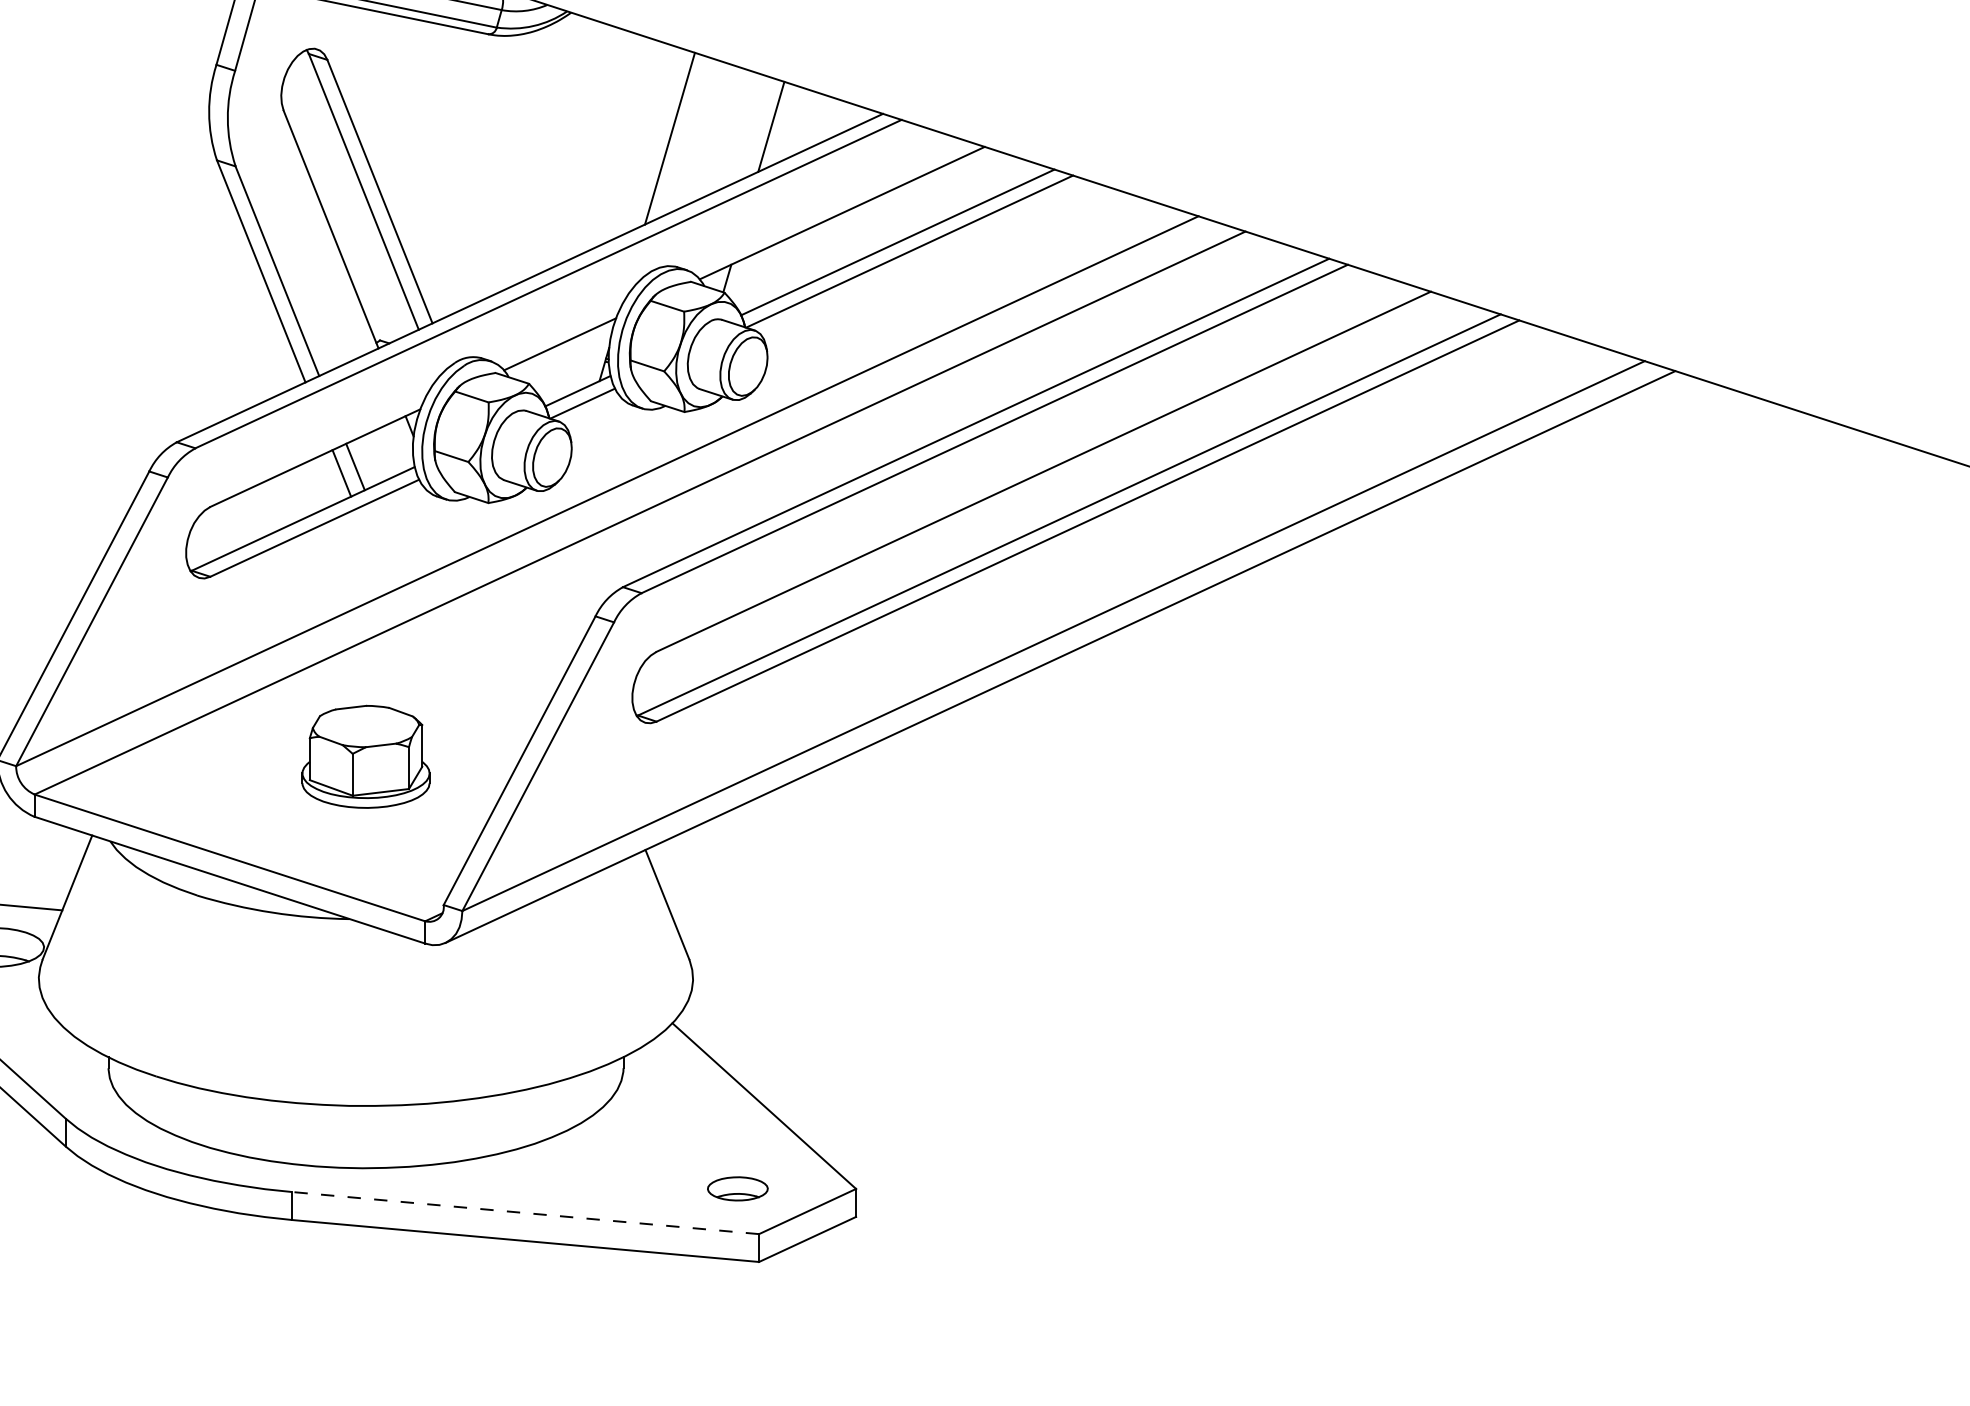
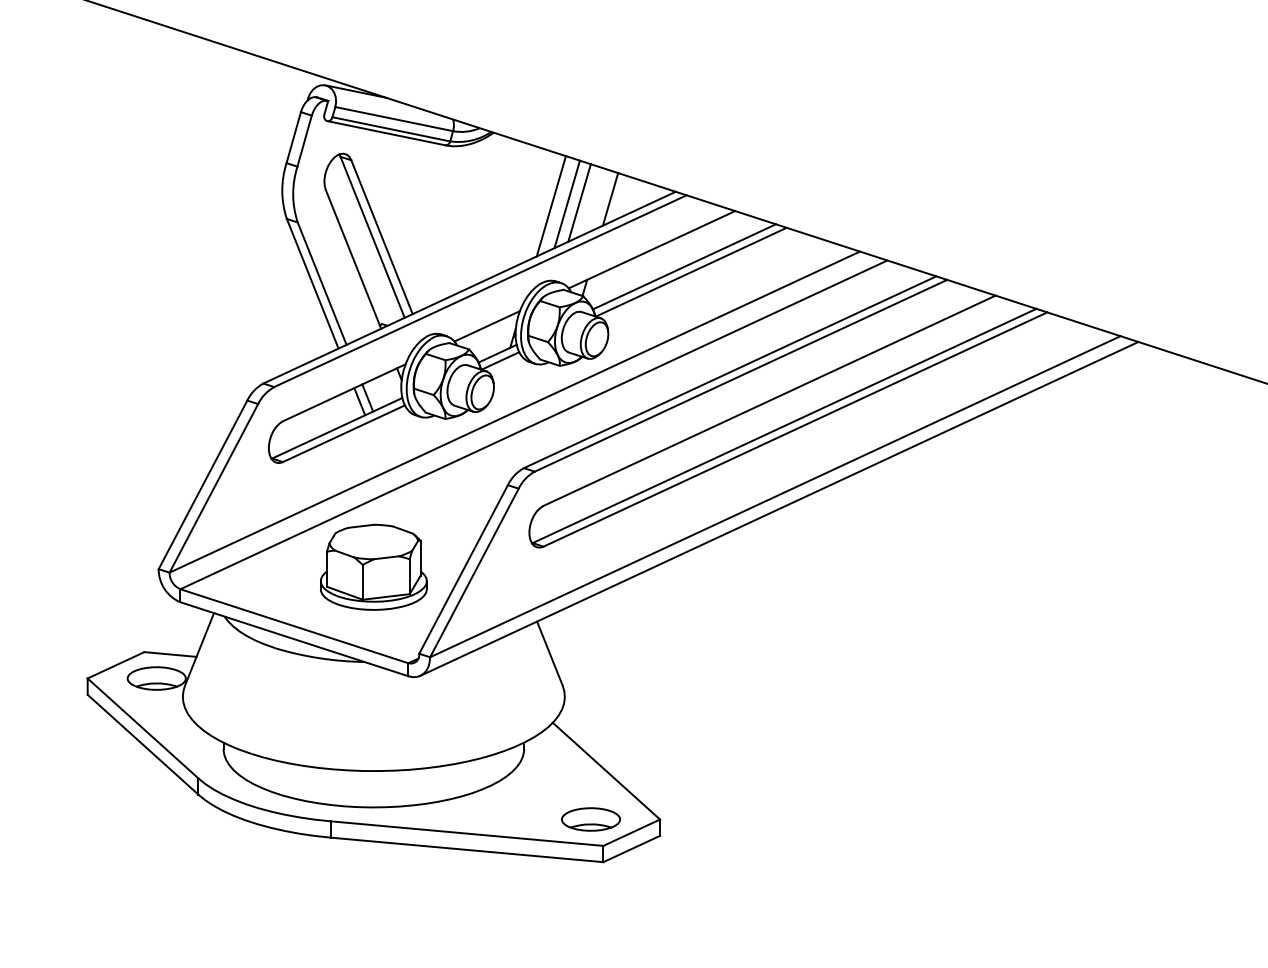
line: (718, 132) -> (579, 202), added
line: (695, 135) -> (566, 204), added
part: (365, 755) -> (373, 566), size x1.43
part: (736, 1188) -> (590, 819), size x1.67
line: (526, 1212) -> (467, 833), dashed -> solid

